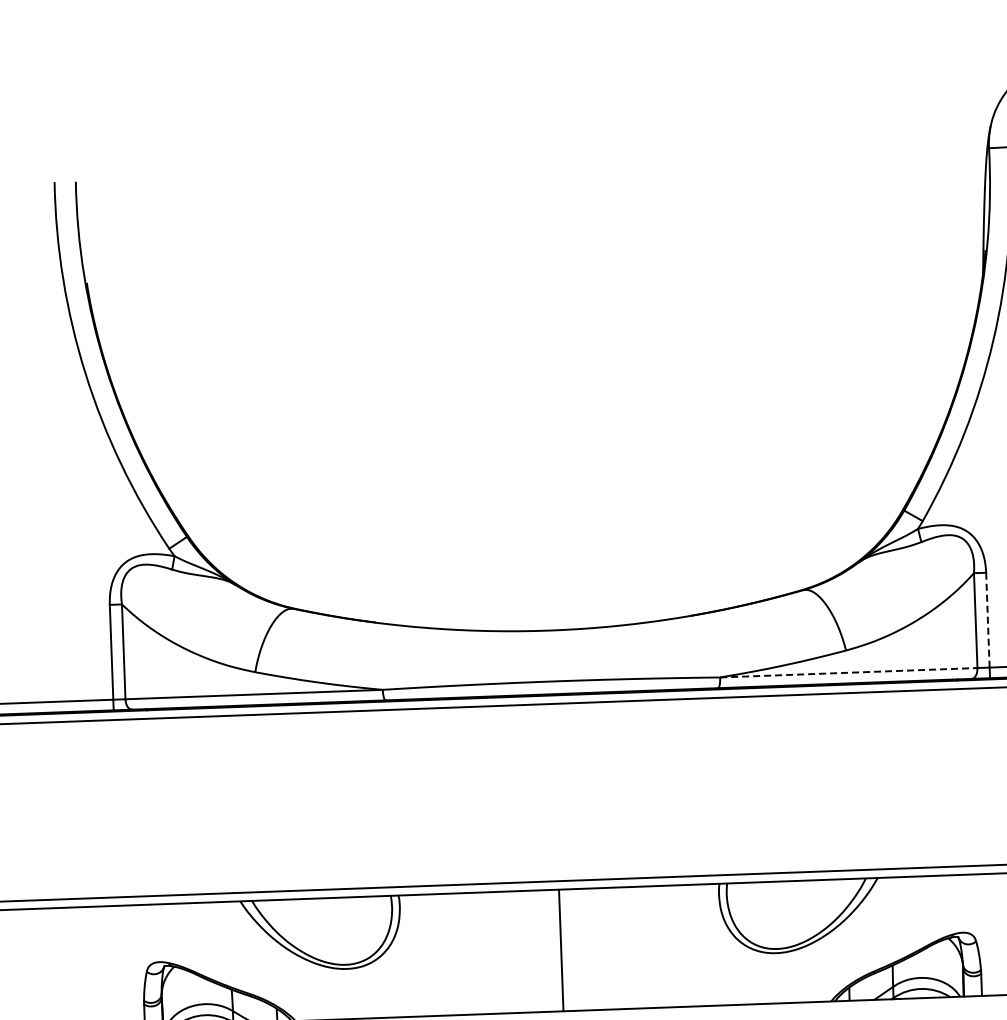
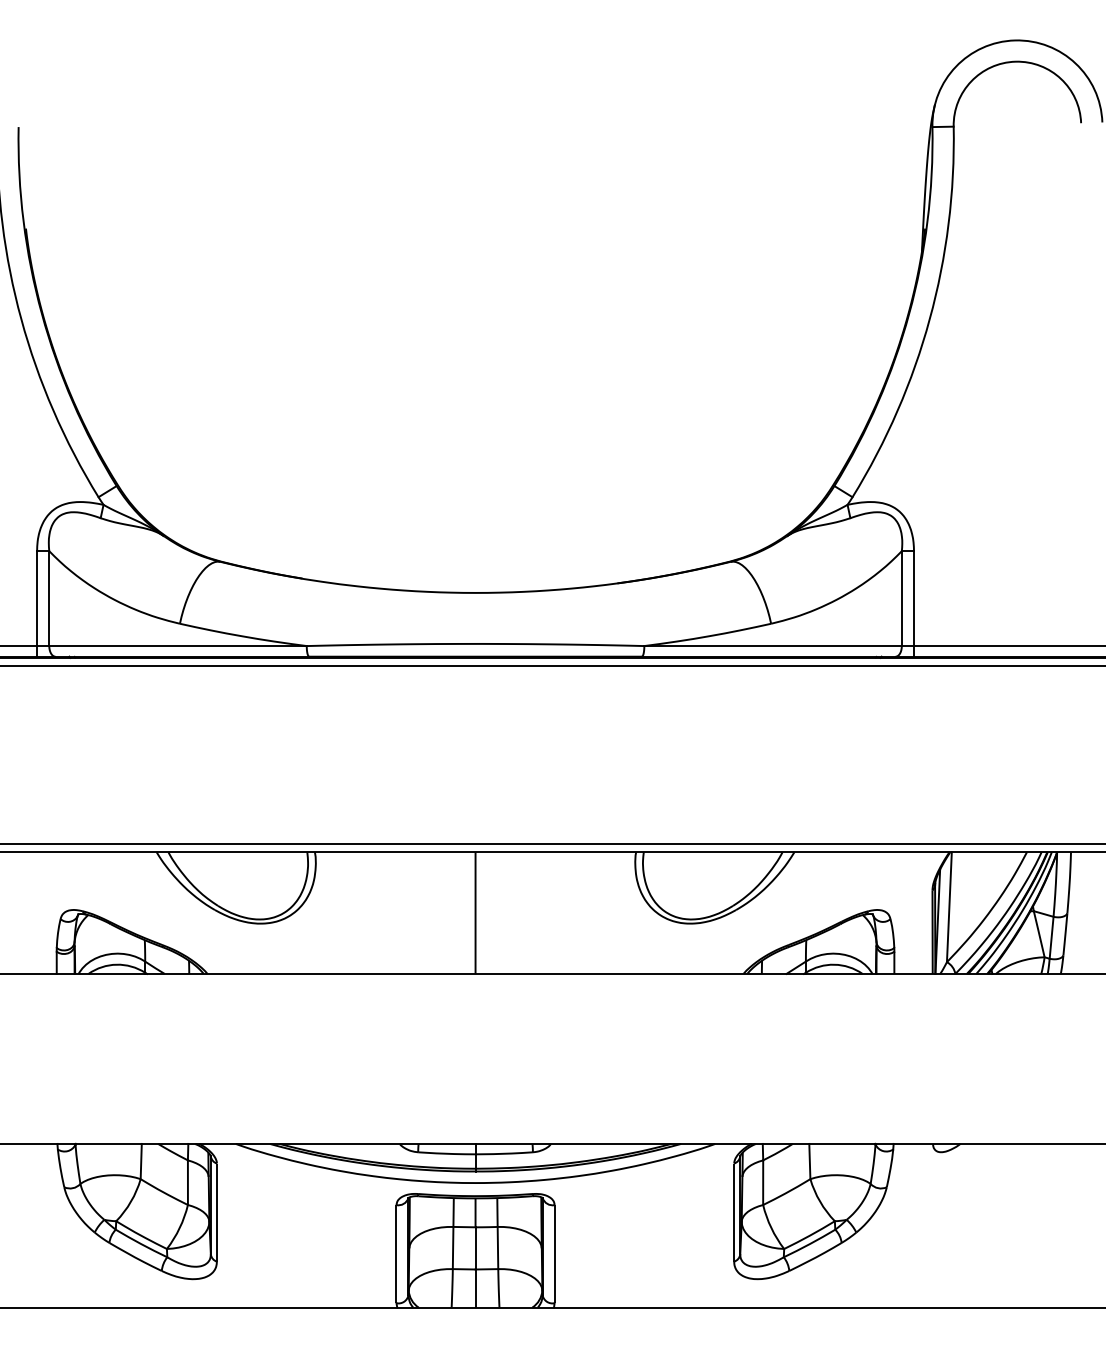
line: (988, 621) -> (914, 599), dashed -> solid
line: (849, 673) -> (773, 646), dashed -> solid

